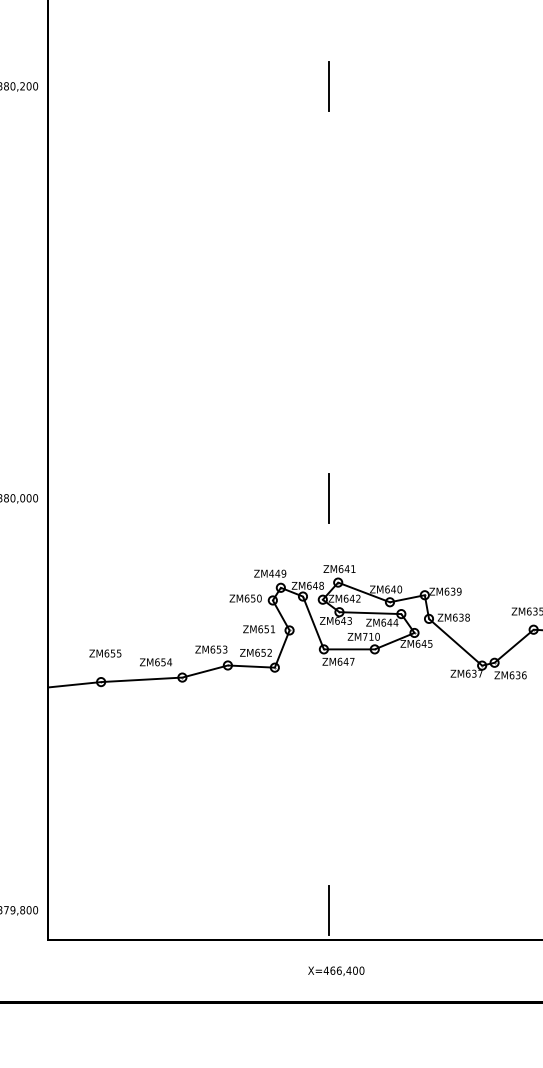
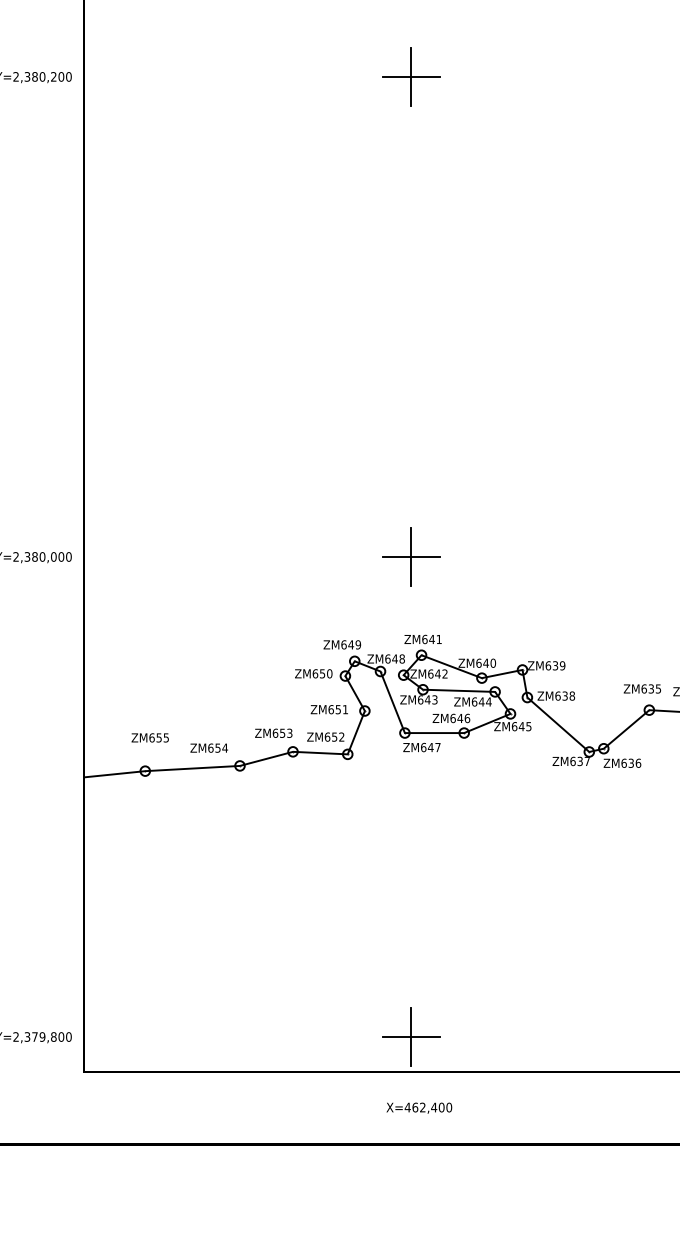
line: (329, 85) -> (411, 76), added
line: (329, 497) -> (411, 556), added
text: (271, 573) -> (343, 644), ZM449 -> ZM649
text: (371, 636) -> (460, 718), ZM710 -> ZM646
line: (329, 910) -> (411, 1037), added
text: (339, 970) -> (422, 1107), X=466,400 -> X=462,400

